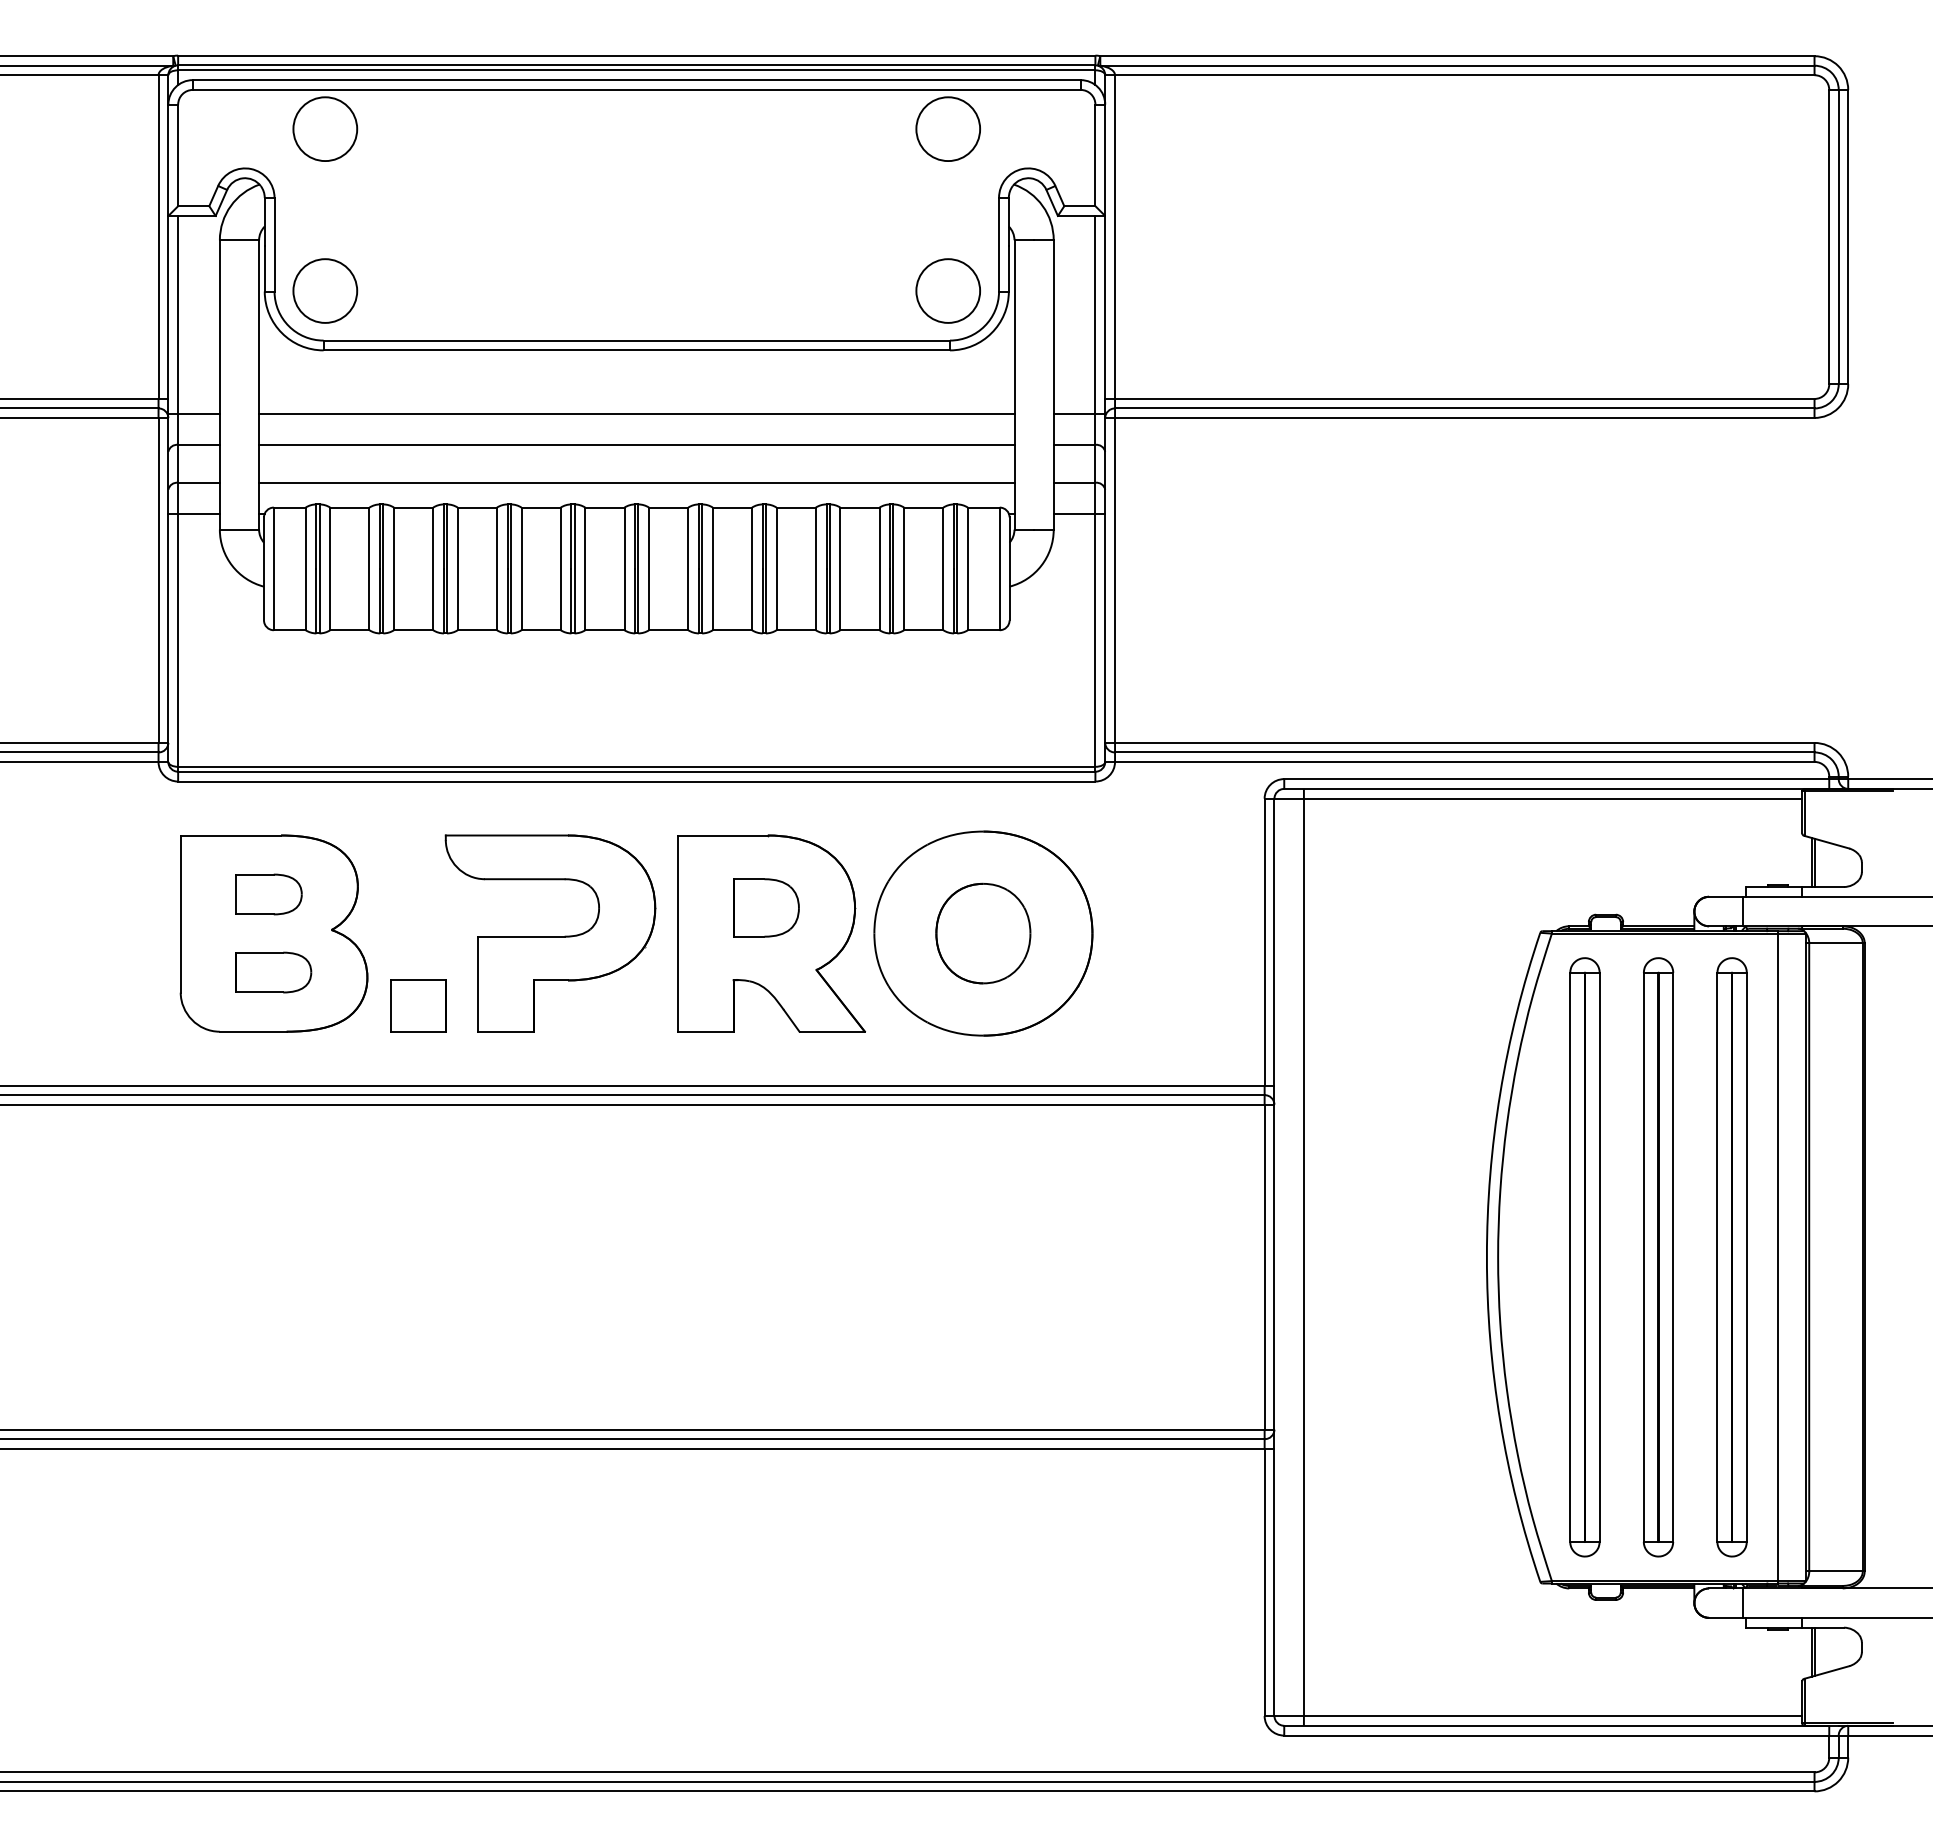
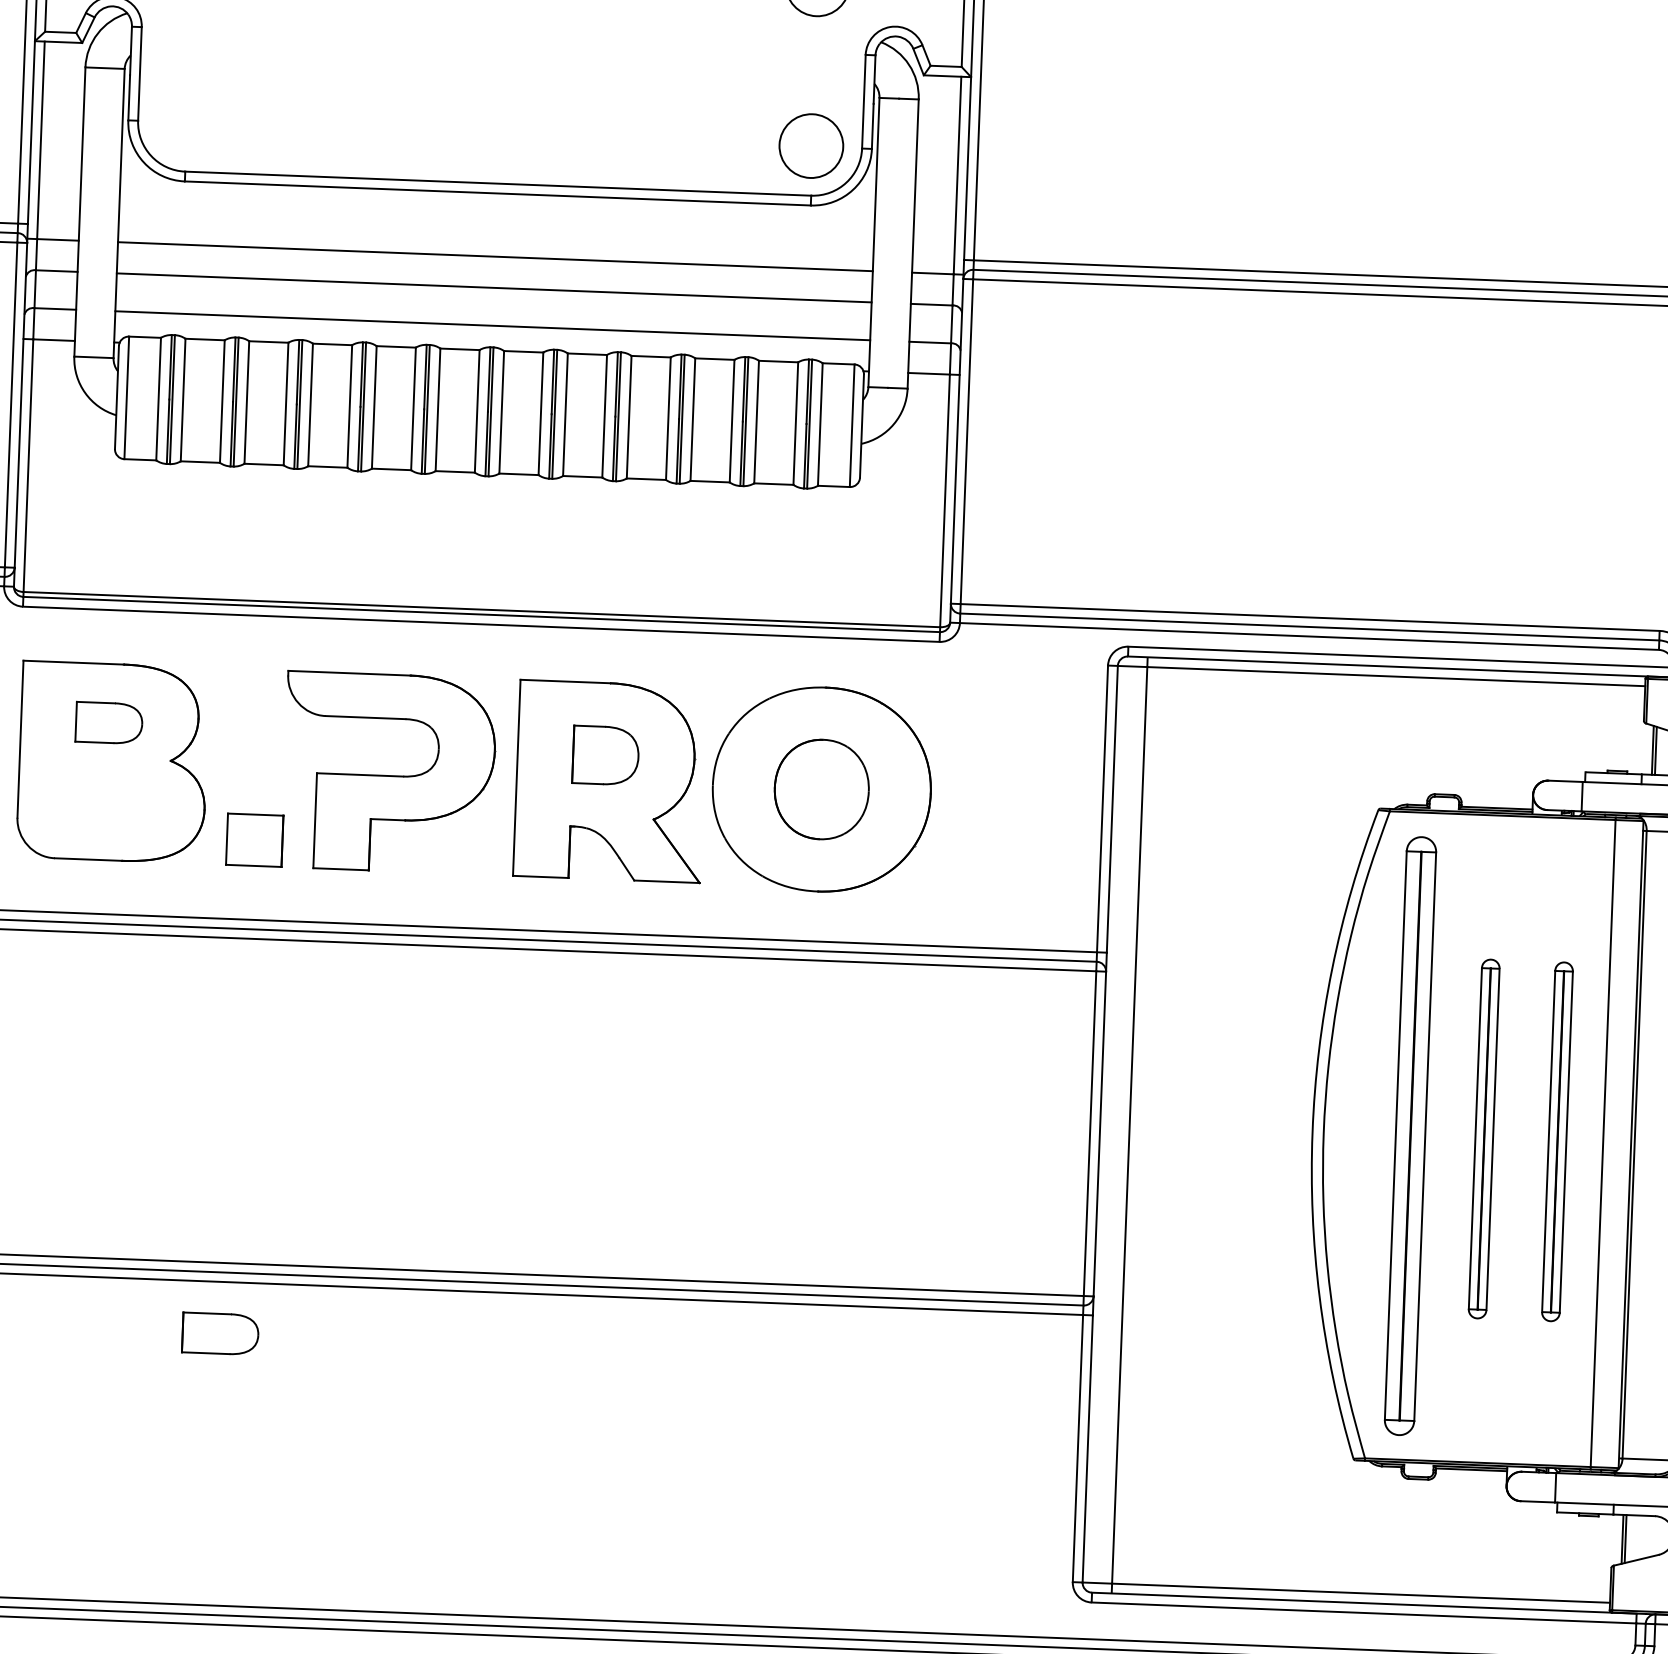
circle: (325, 290) -> (189, 121), removed
part: (273, 972) -> (220, 1333), moved
part: (1658, 1257) -> (1483, 1139), size x0.6
part: (1731, 1257) -> (1556, 1141), size x0.6

